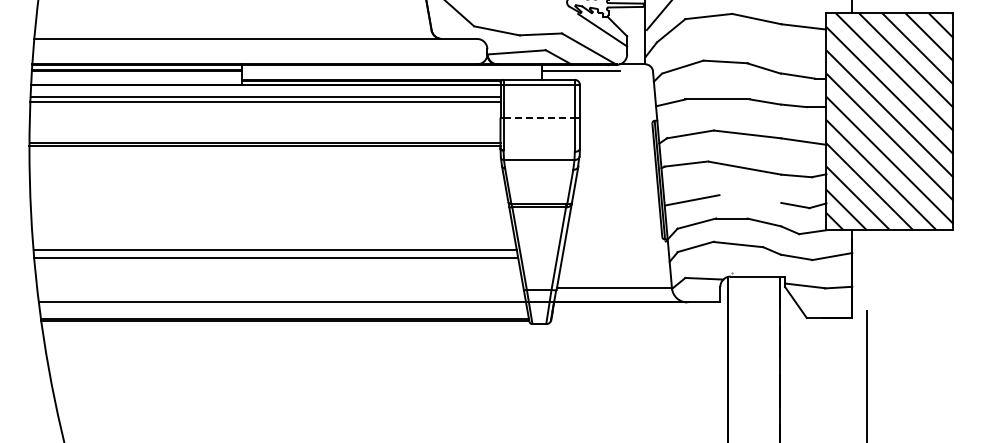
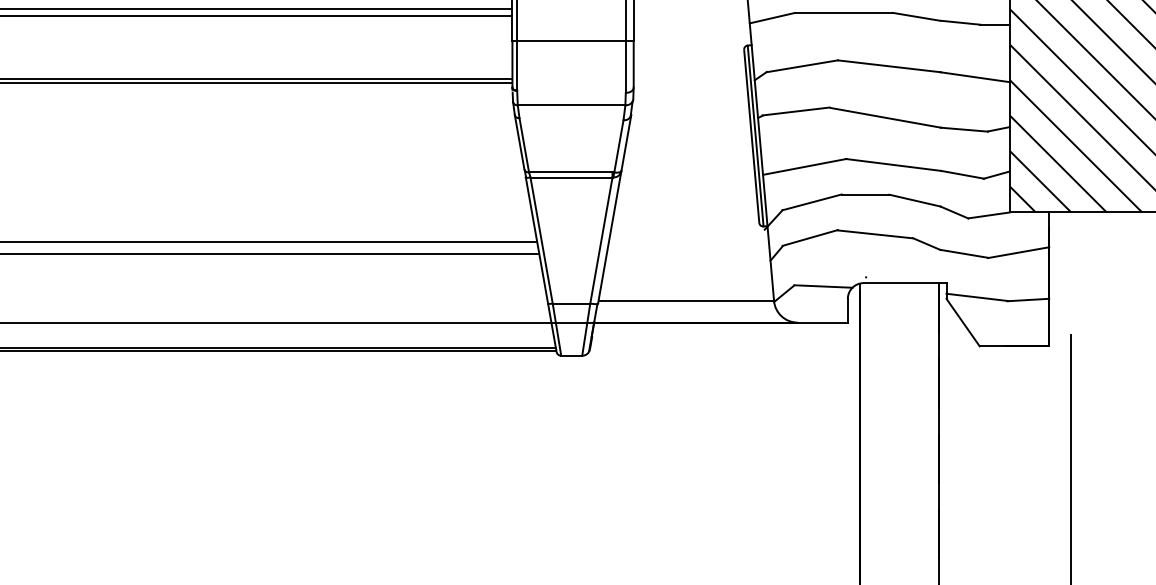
line: (539, 117) -> (571, 40), dashed -> solid
line: (750, 198) -> (893, 164), added

